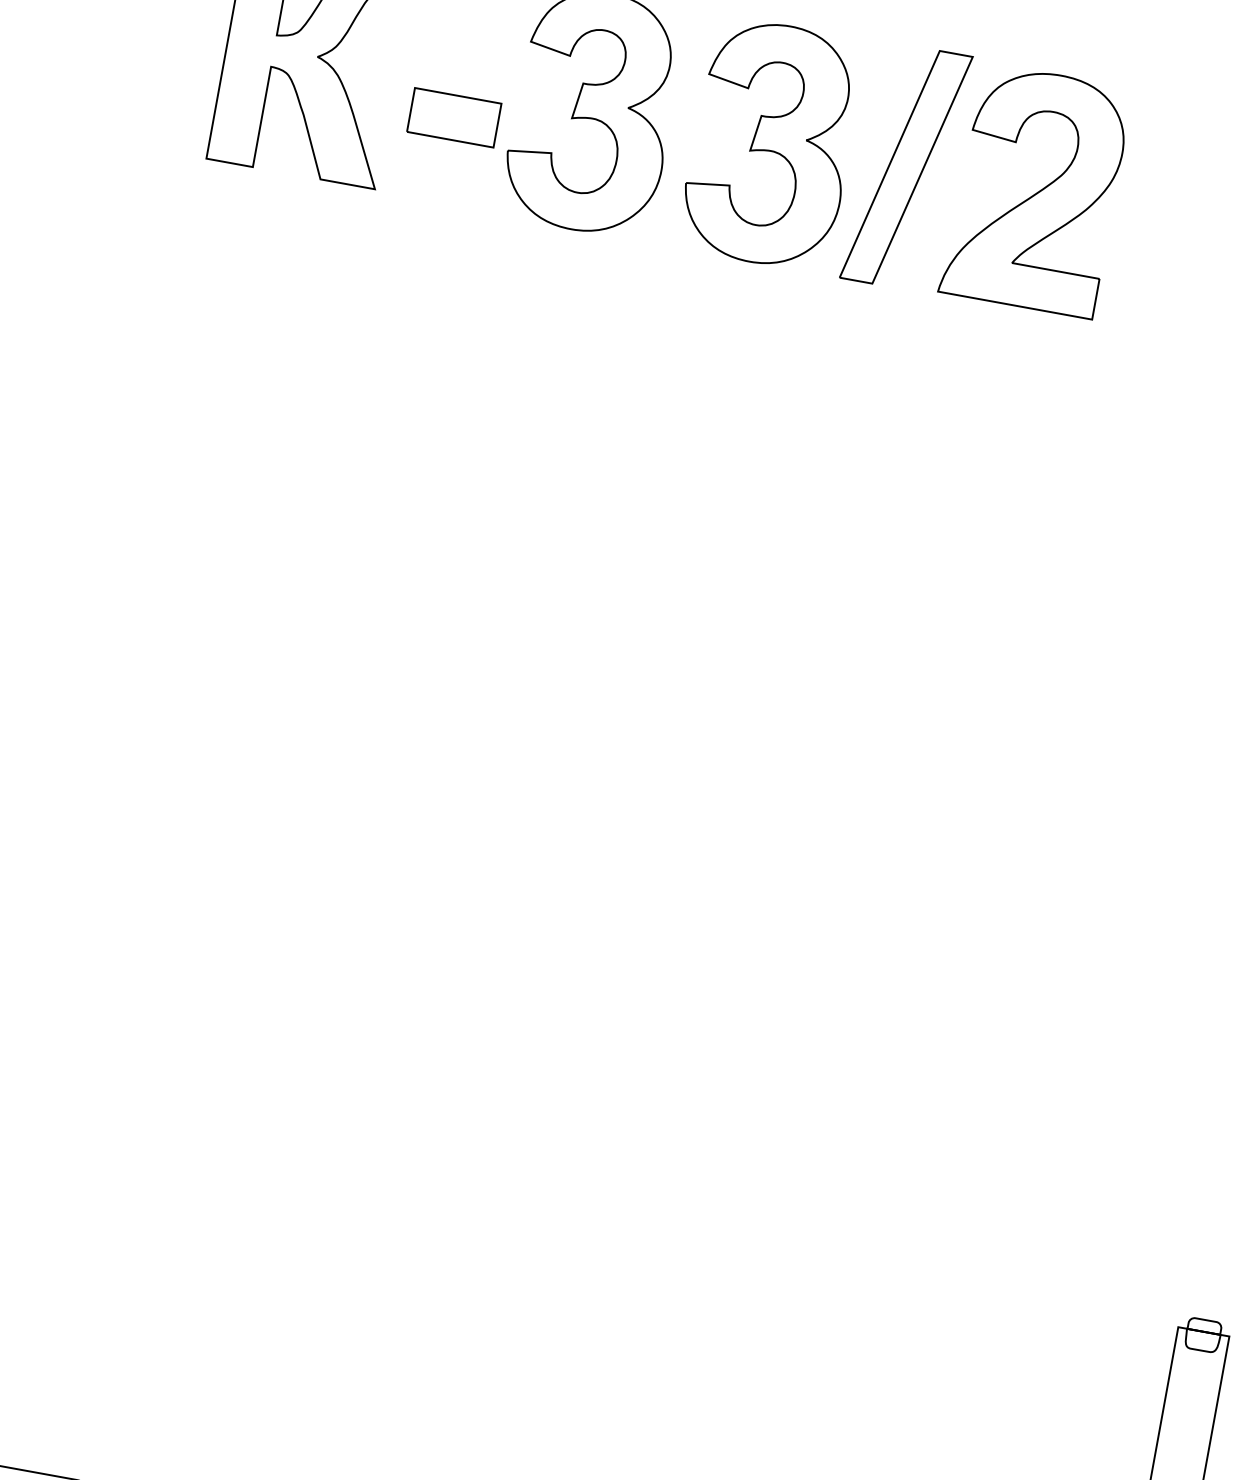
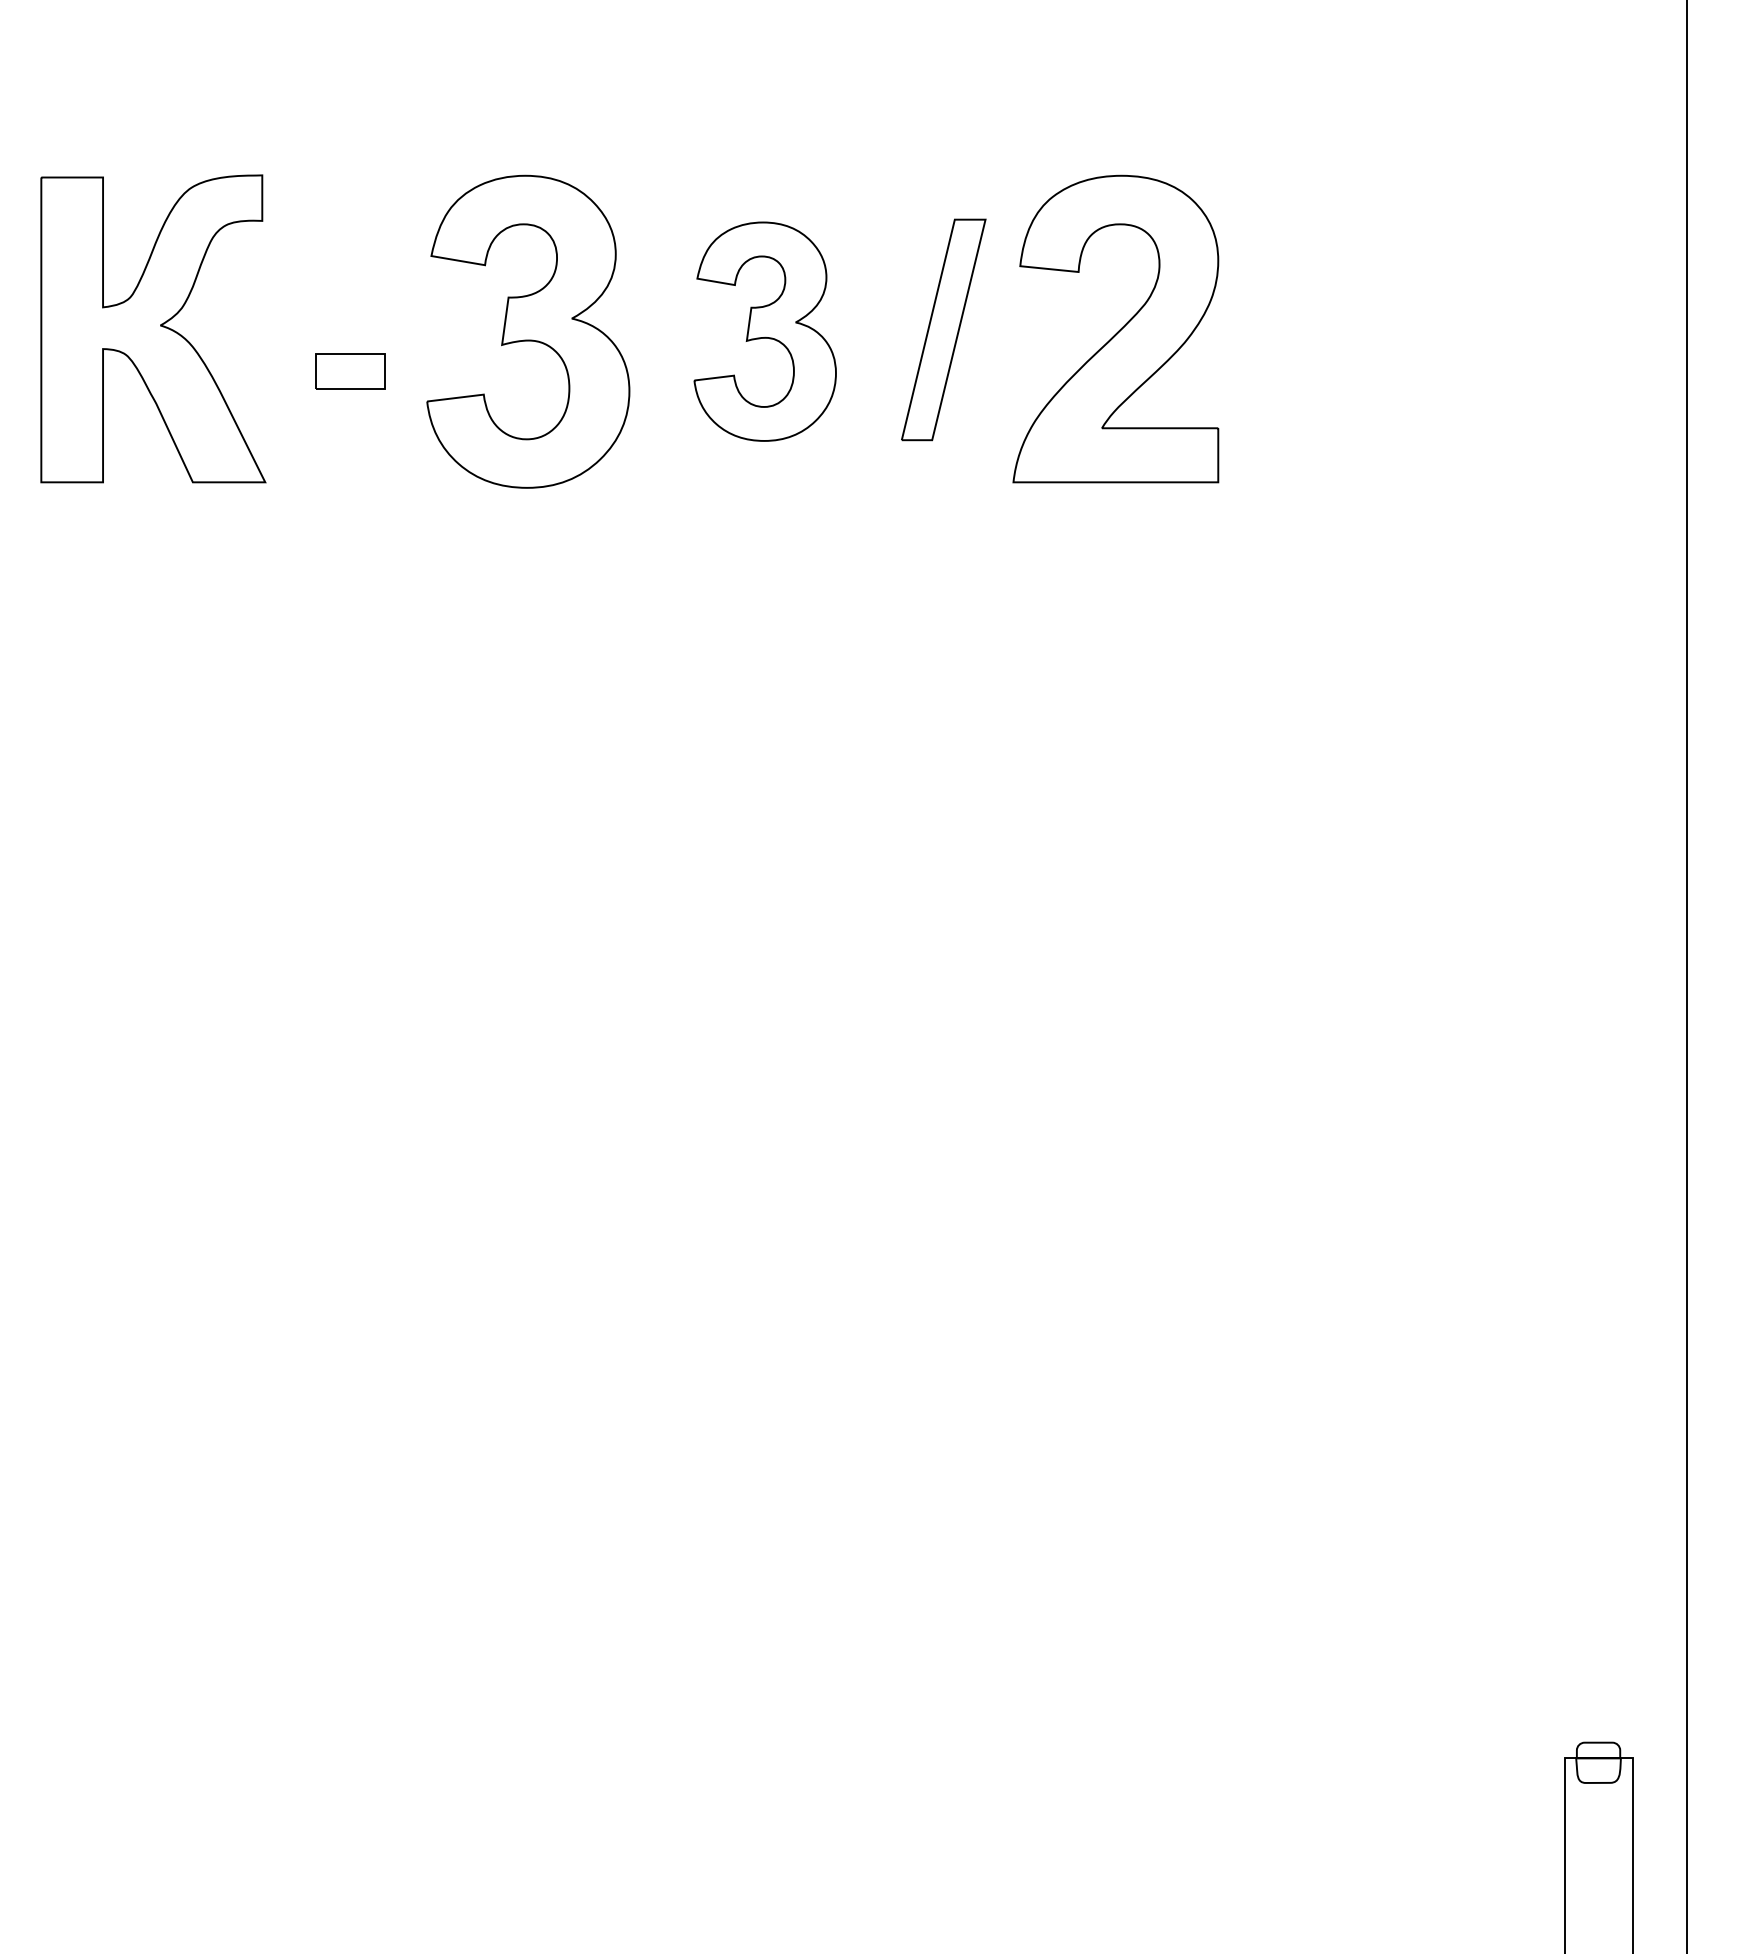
part: (454, 117) -> (350, 371), size x0.6
part: (772, 144) -> (765, 331), size x0.7
part: (906, 167) -> (943, 329), size x0.7

